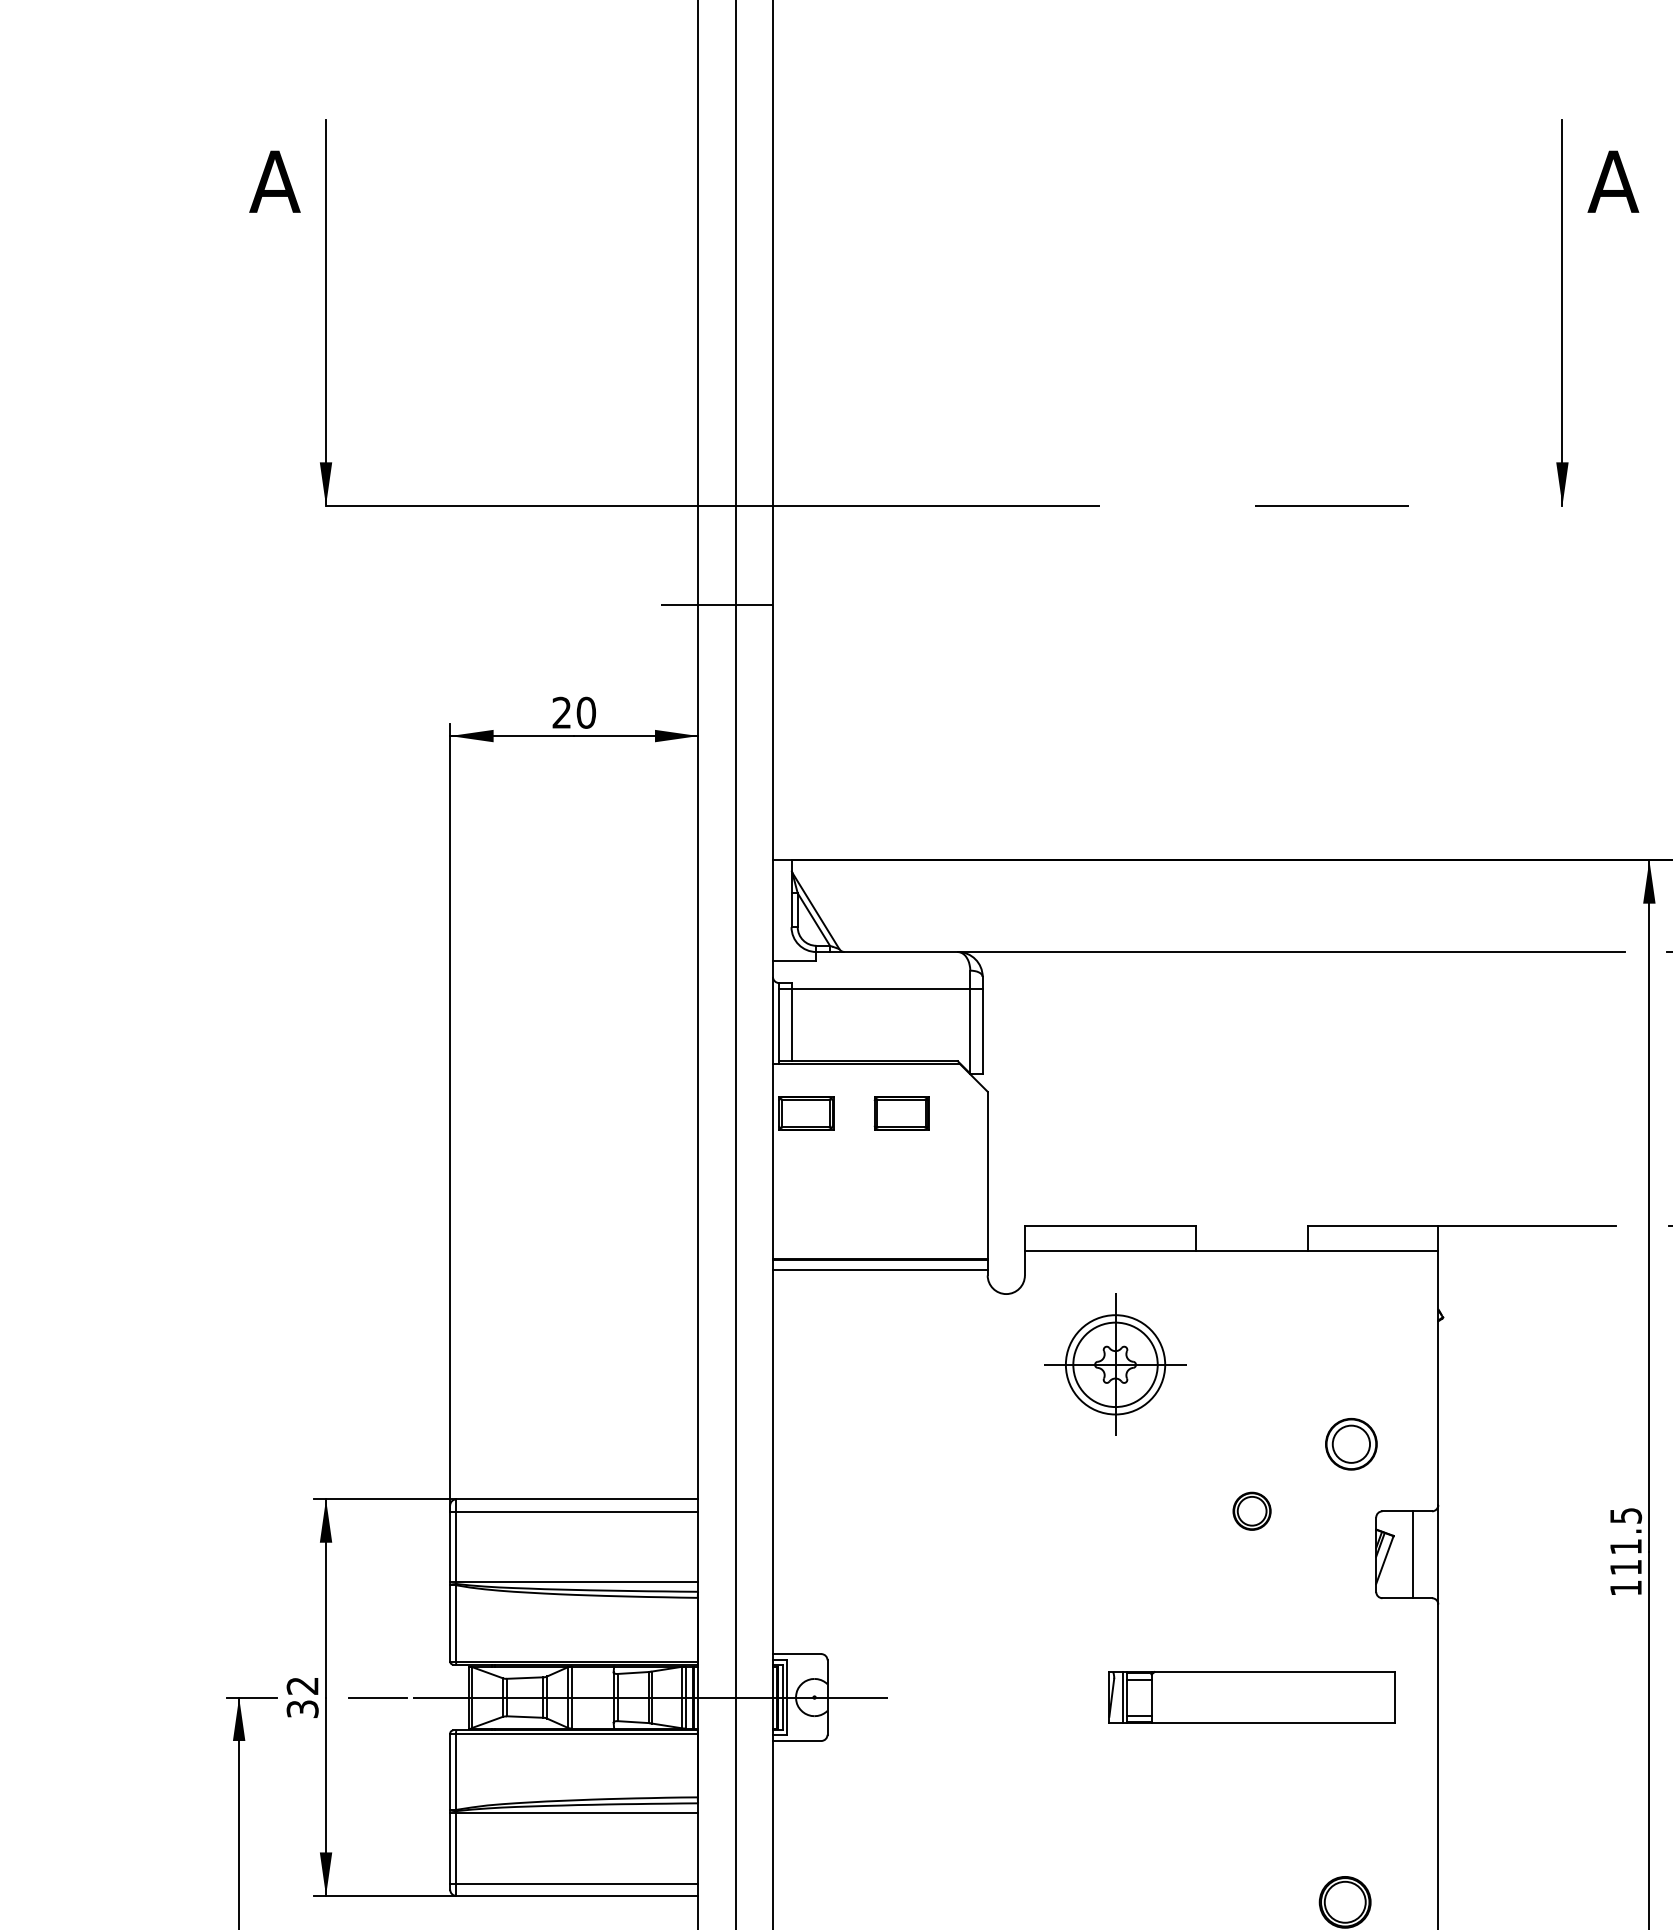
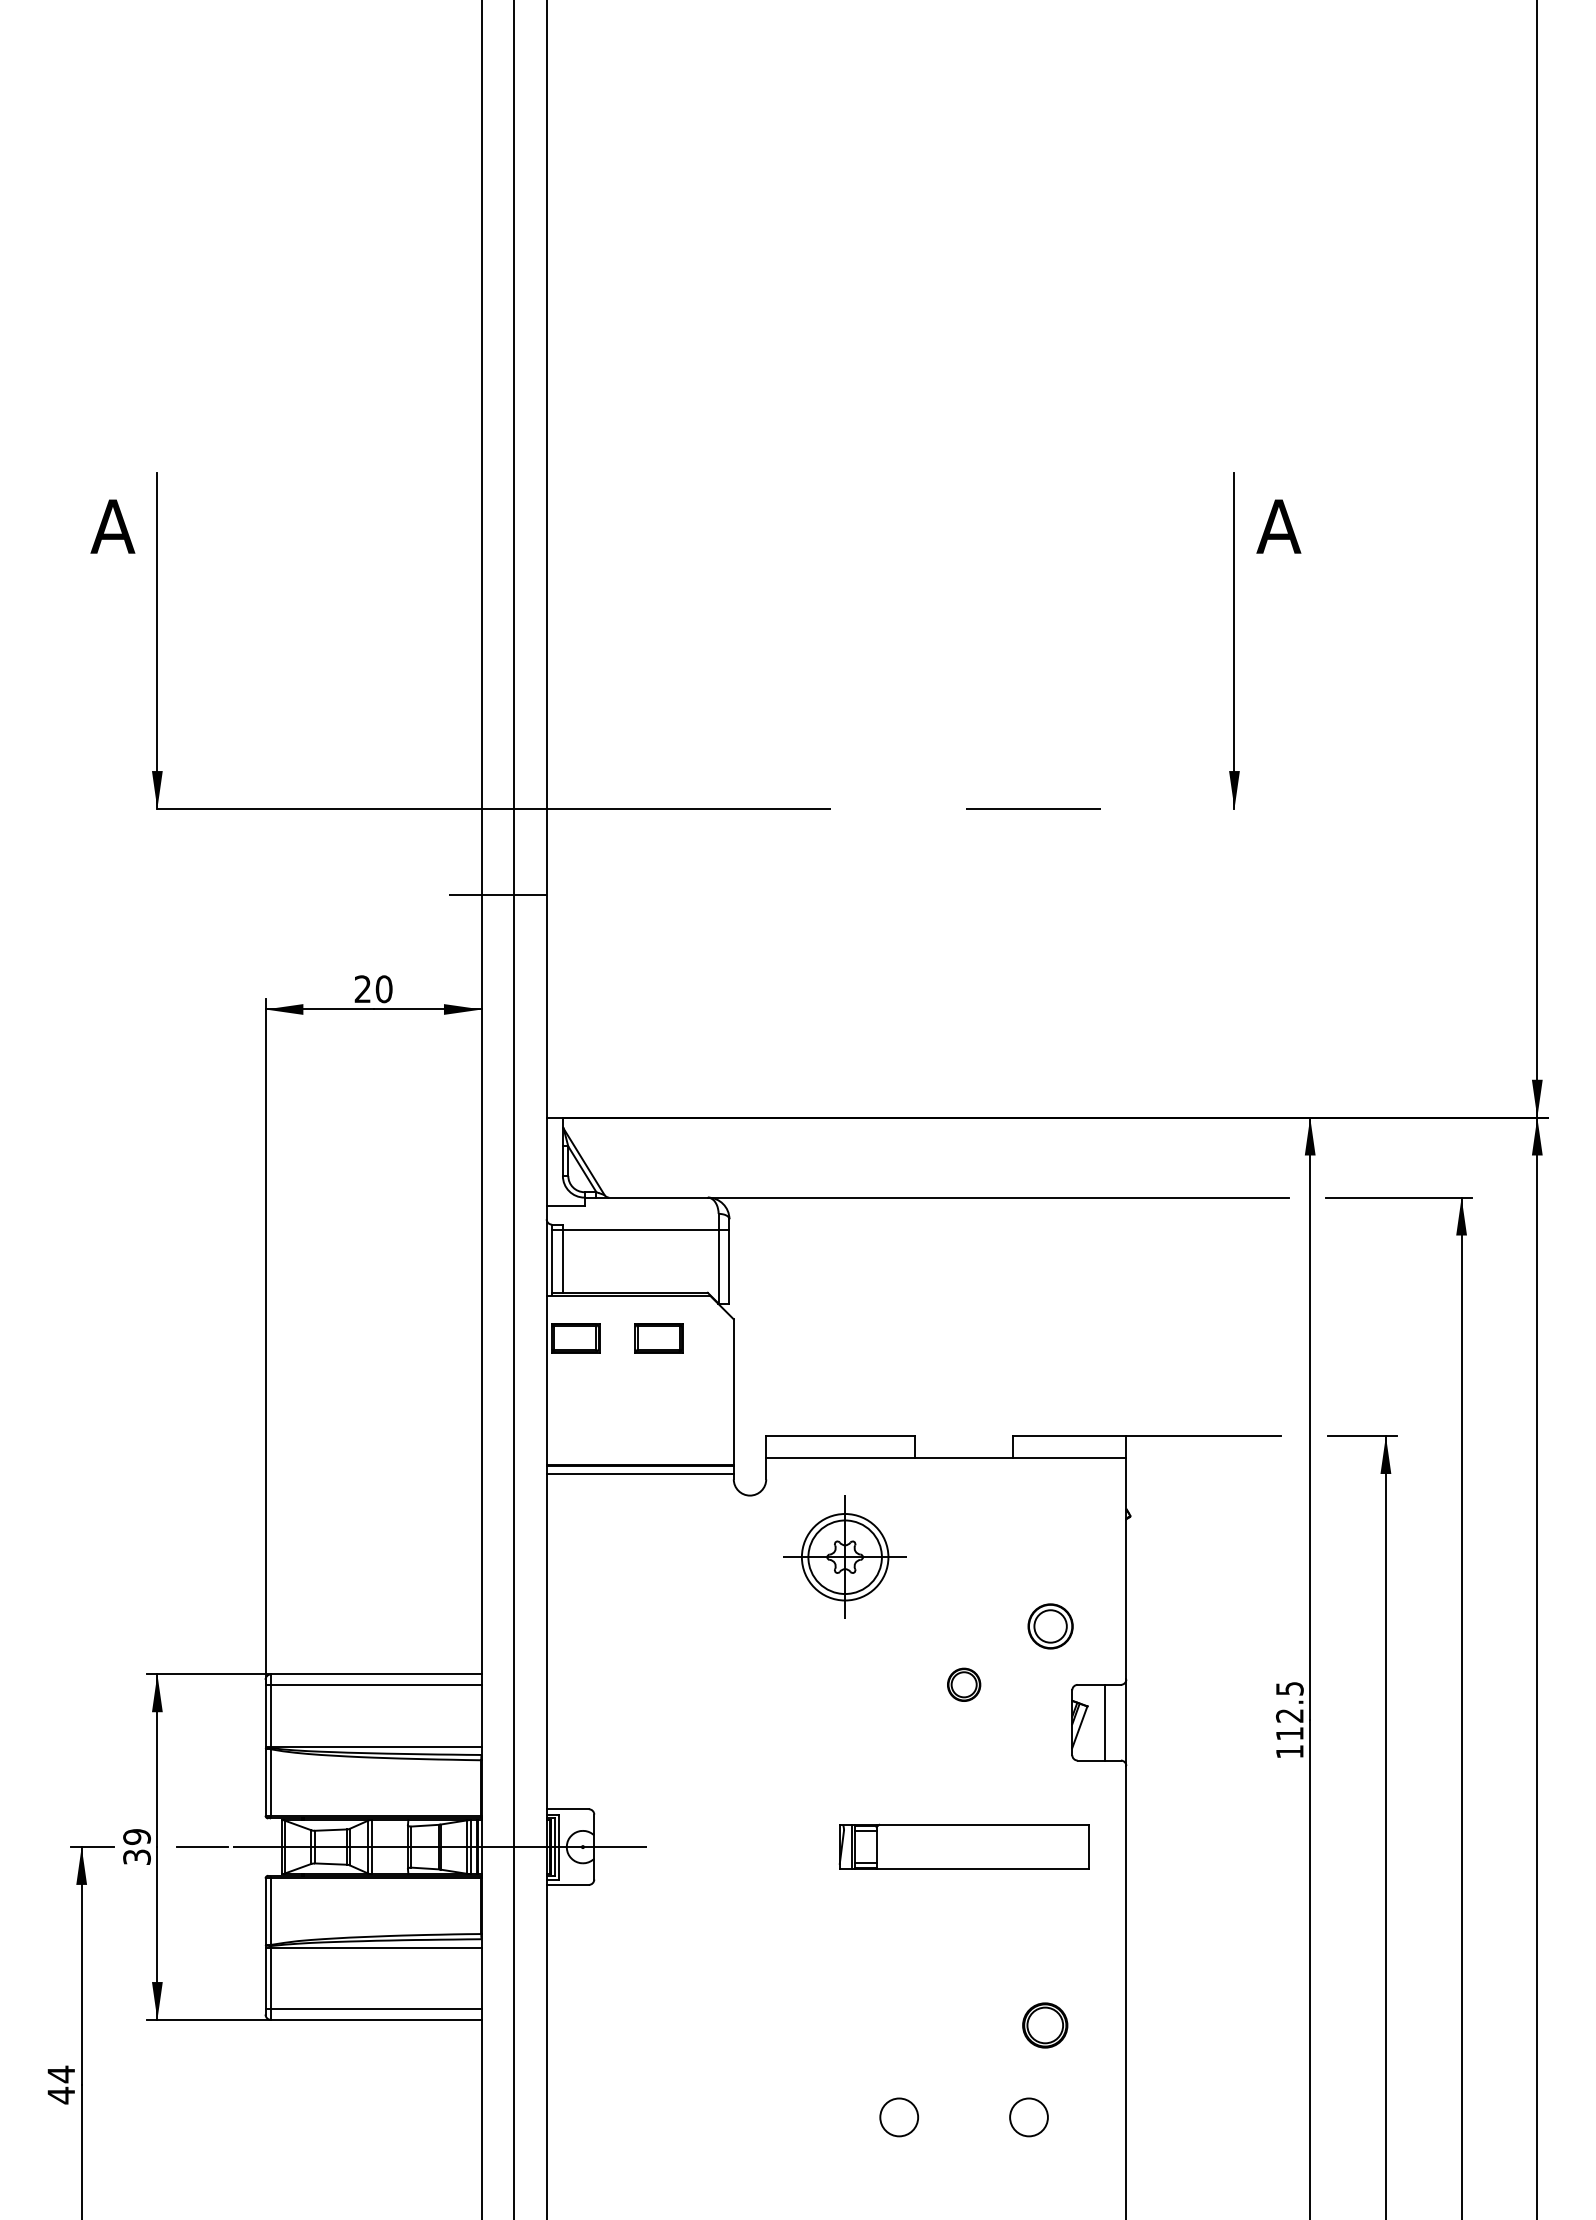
text: (1625, 1546) -> (1289, 1715), 111.5 -> 112.5
text: (302, 1686) -> (136, 1837), 32 -> 39

